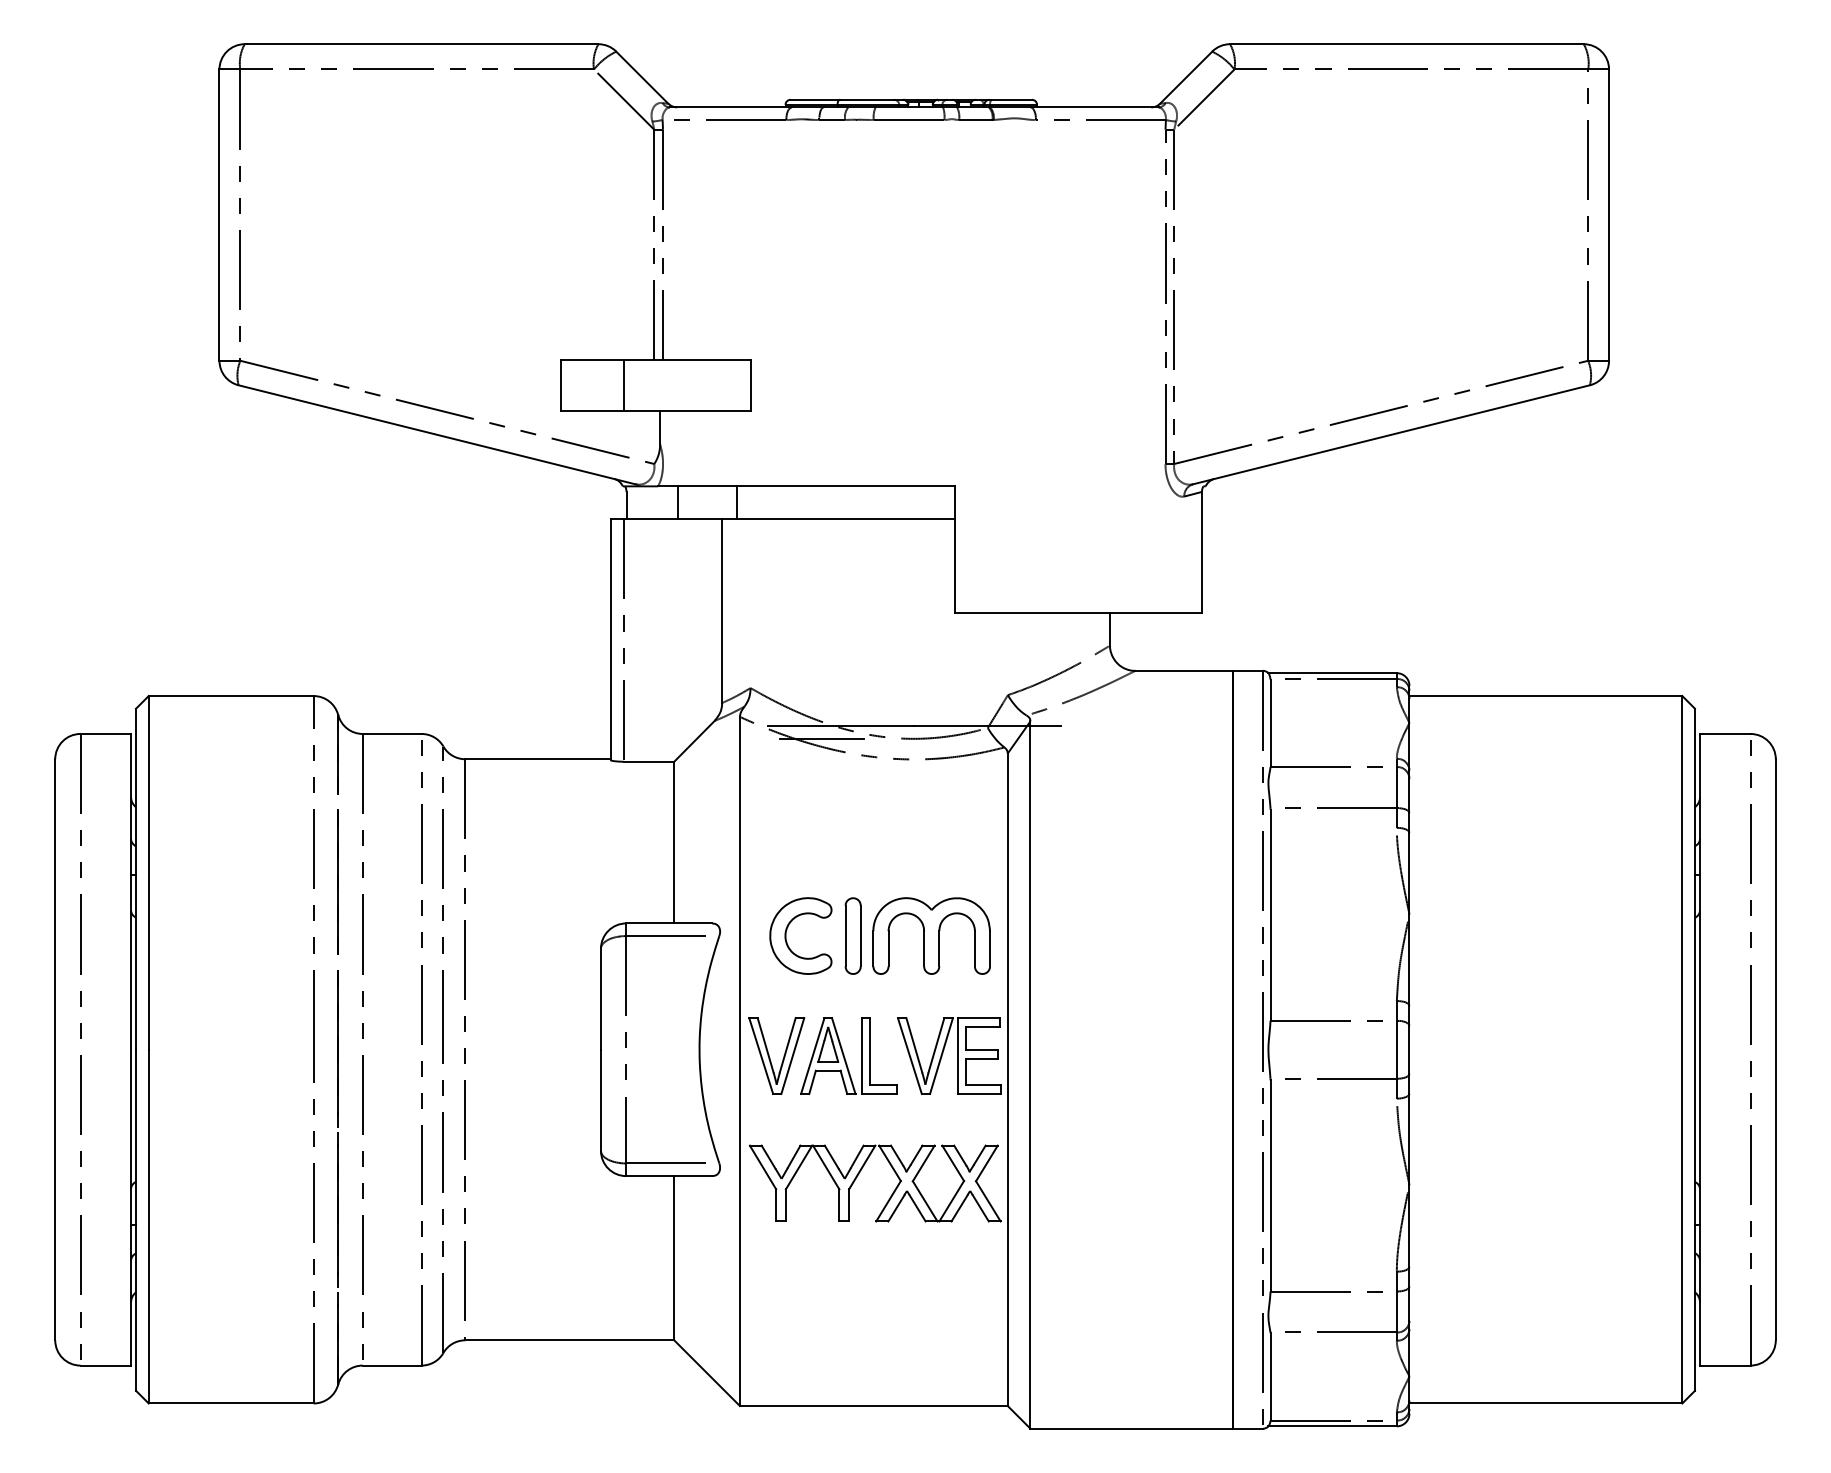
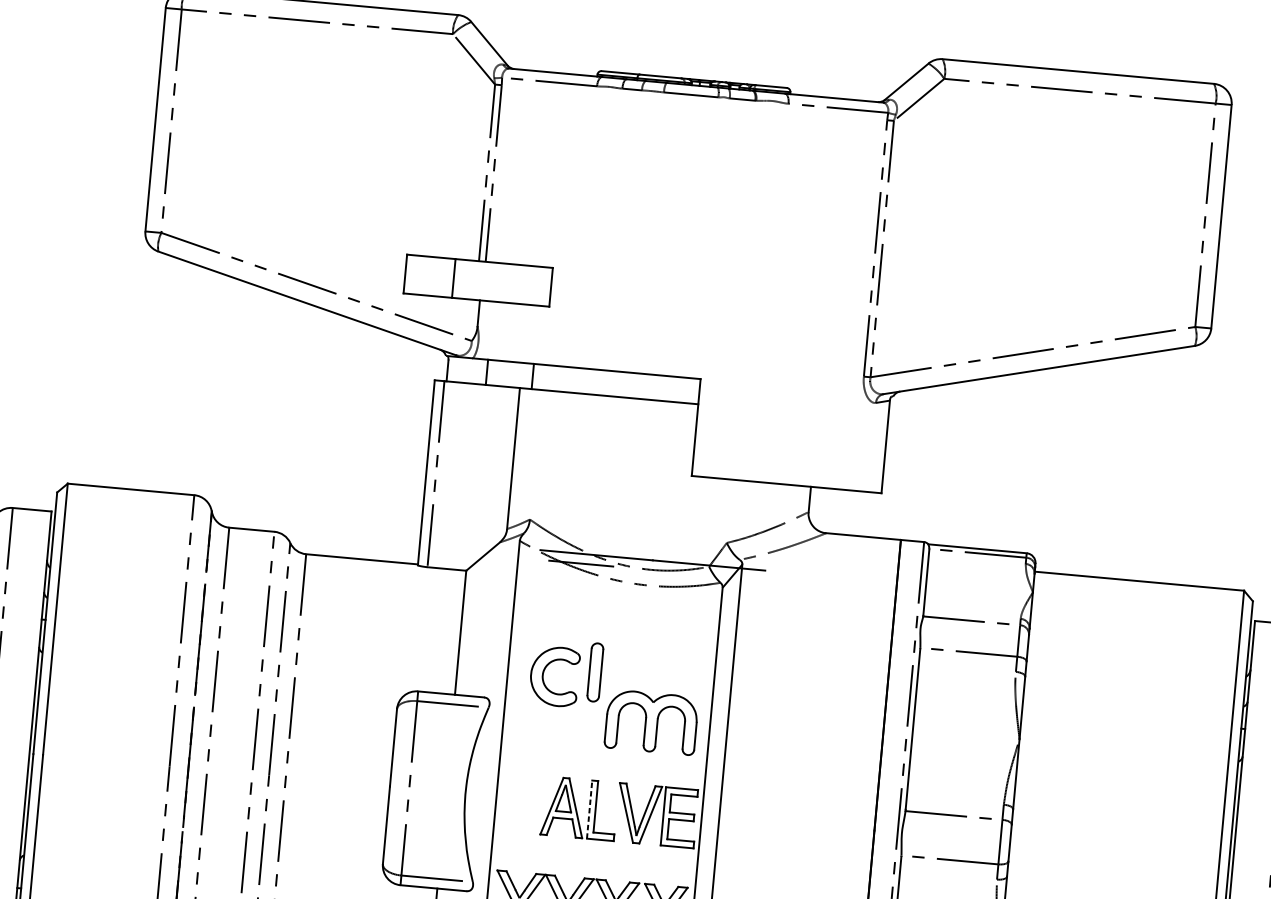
part: (787, 930) -> (544, 671), moved
part: (852, 935) -> (594, 671), moved
line: (861, 1056) -> (589, 809), solid -> dashed
part: (770, 1057) -> (519, 804), removed

